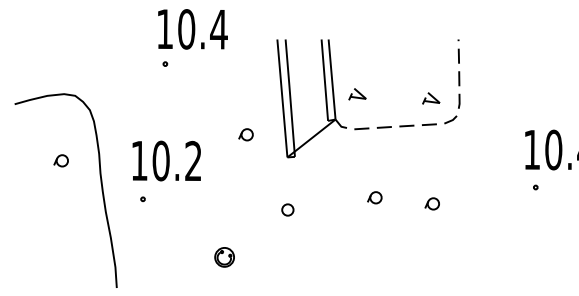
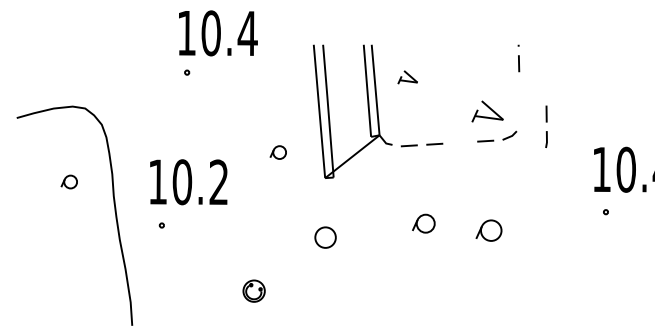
line: (459, 86) -> (546, 122), moved
part: (357, 94) -> (407, 77), moved
part: (431, 98) -> (488, 111), size x1.6
line: (406, 125) -> (459, 142), removed
part: (374, 197) -> (423, 223), size x1.4
part: (431, 203) -> (488, 230), size x1.6
circle: (287, 209) -> (325, 237), size x1.6

